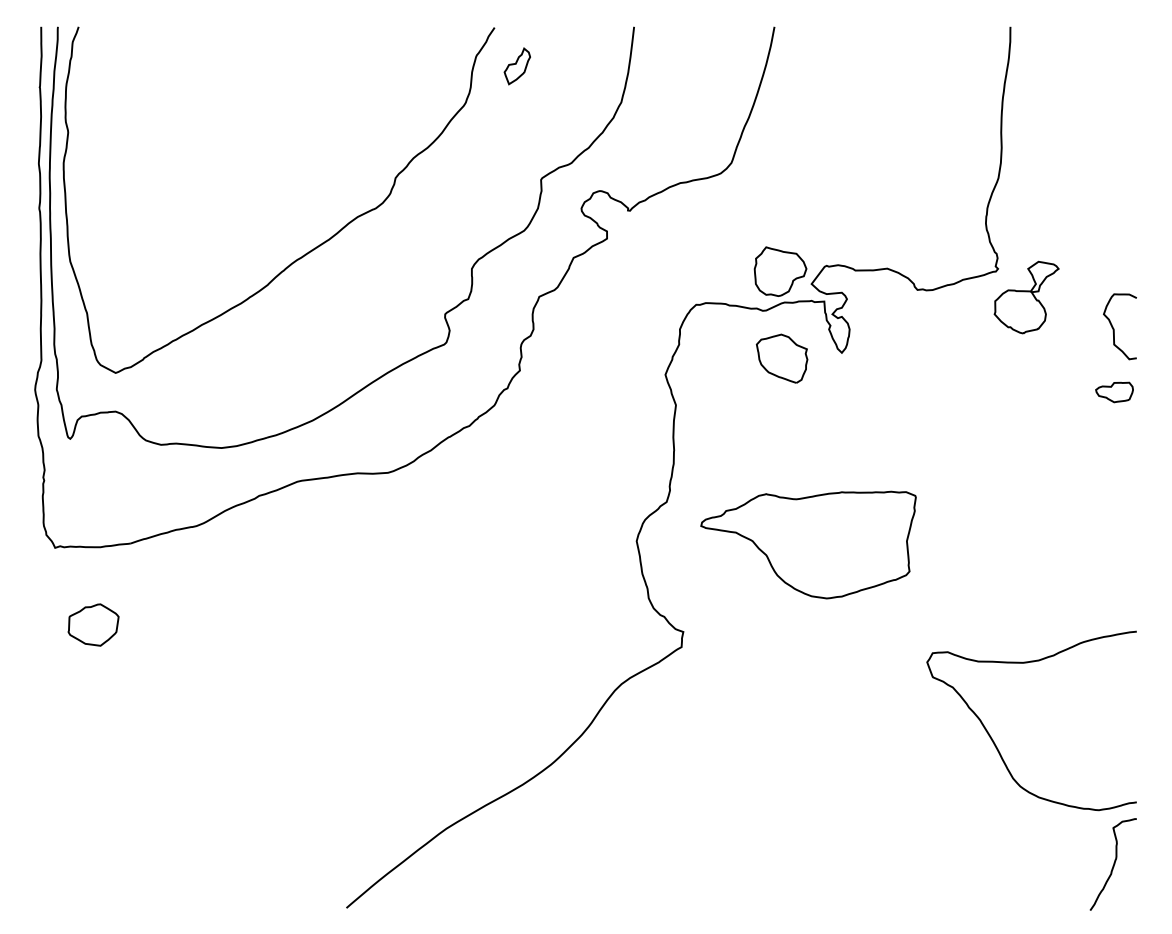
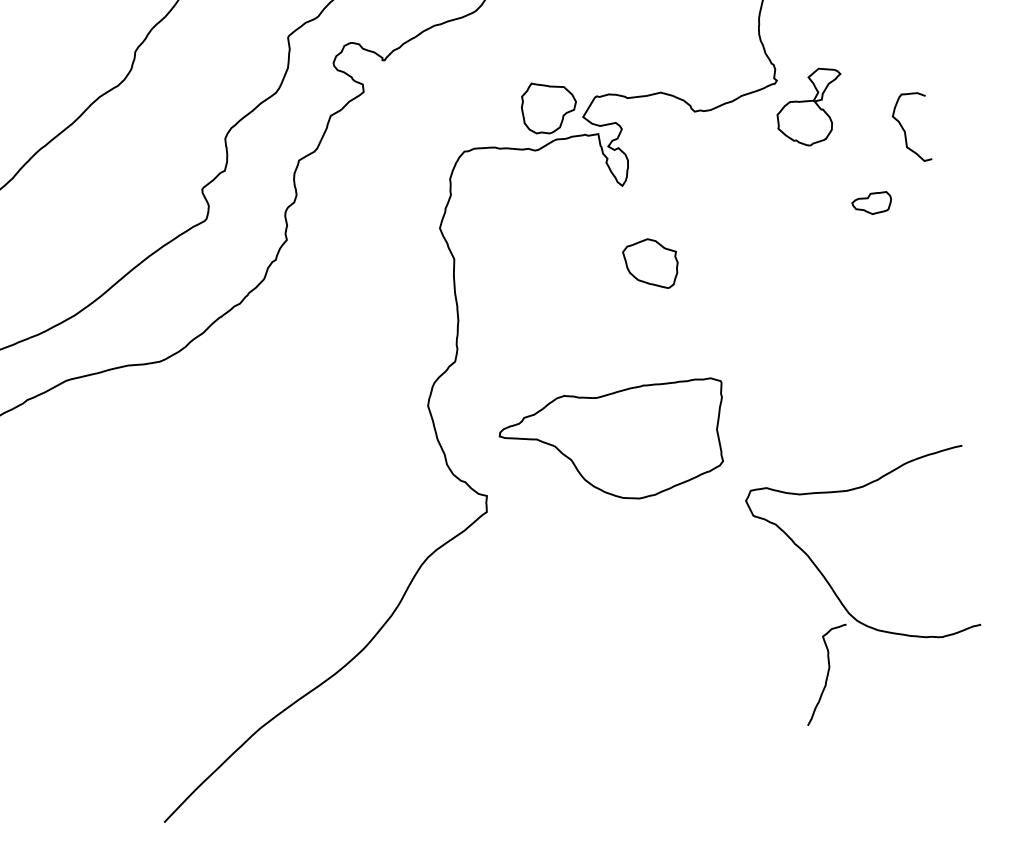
part: (781, 358) -> (650, 264), moved
part: (1114, 392) -> (871, 203), moved
part: (808, 544) -> (614, 443), moved
curve: (1113, 864) -> (827, 674), moved

